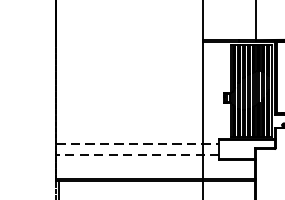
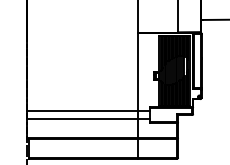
line: (137, 144) -> (88, 111), dashed -> solid
line: (137, 155) -> (88, 119), dashed -> solid

